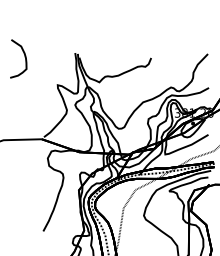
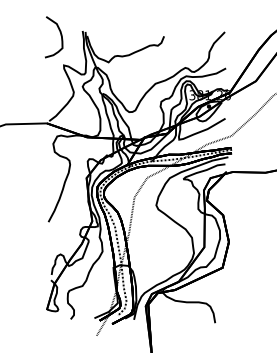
curve: (24, 57) -> (60, 35), moved

